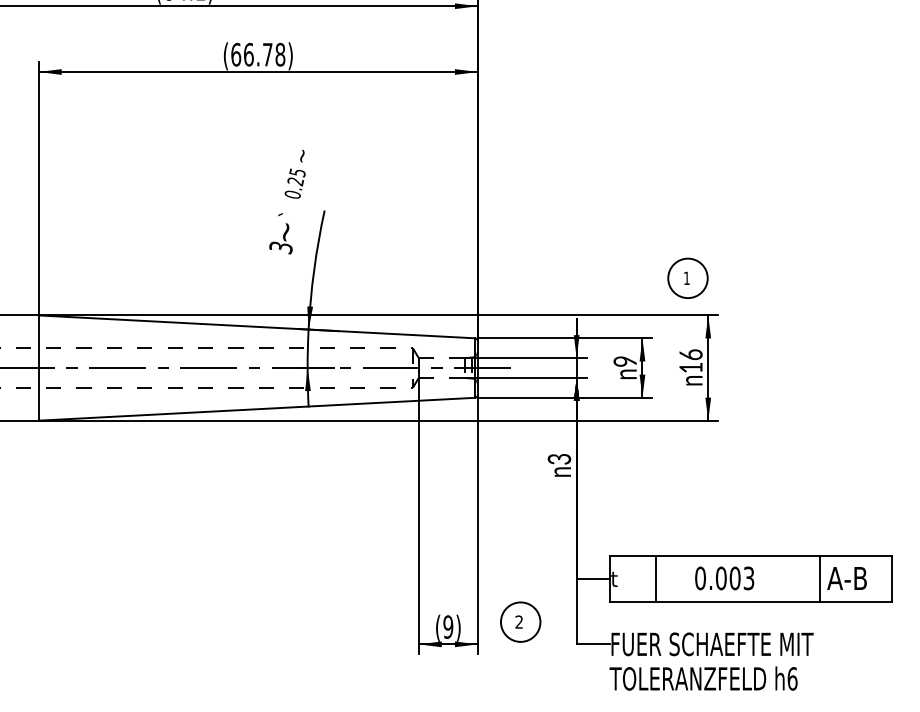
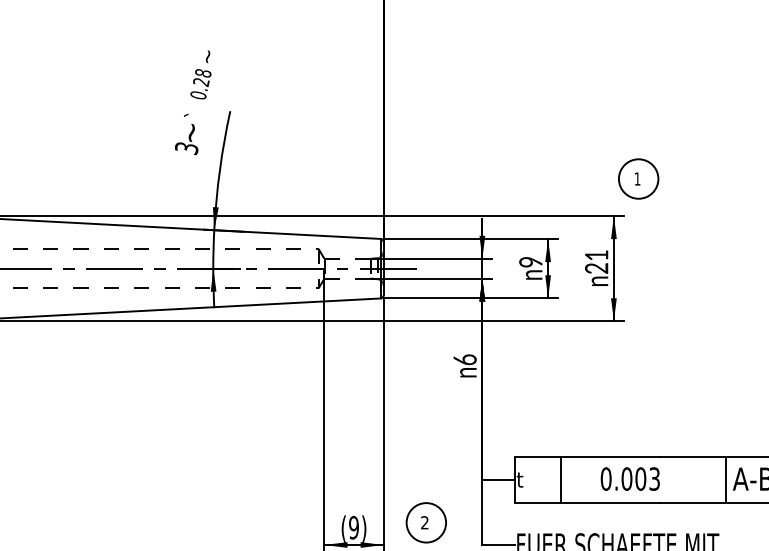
text: (297, 172) -> (203, 73), 0.25 -> 0.28
part: (687, 277) -> (638, 178), moved
text: (690, 361) -> (596, 262), 16 -> 21
text: (558, 458) -> (464, 359), 3 -> 6

